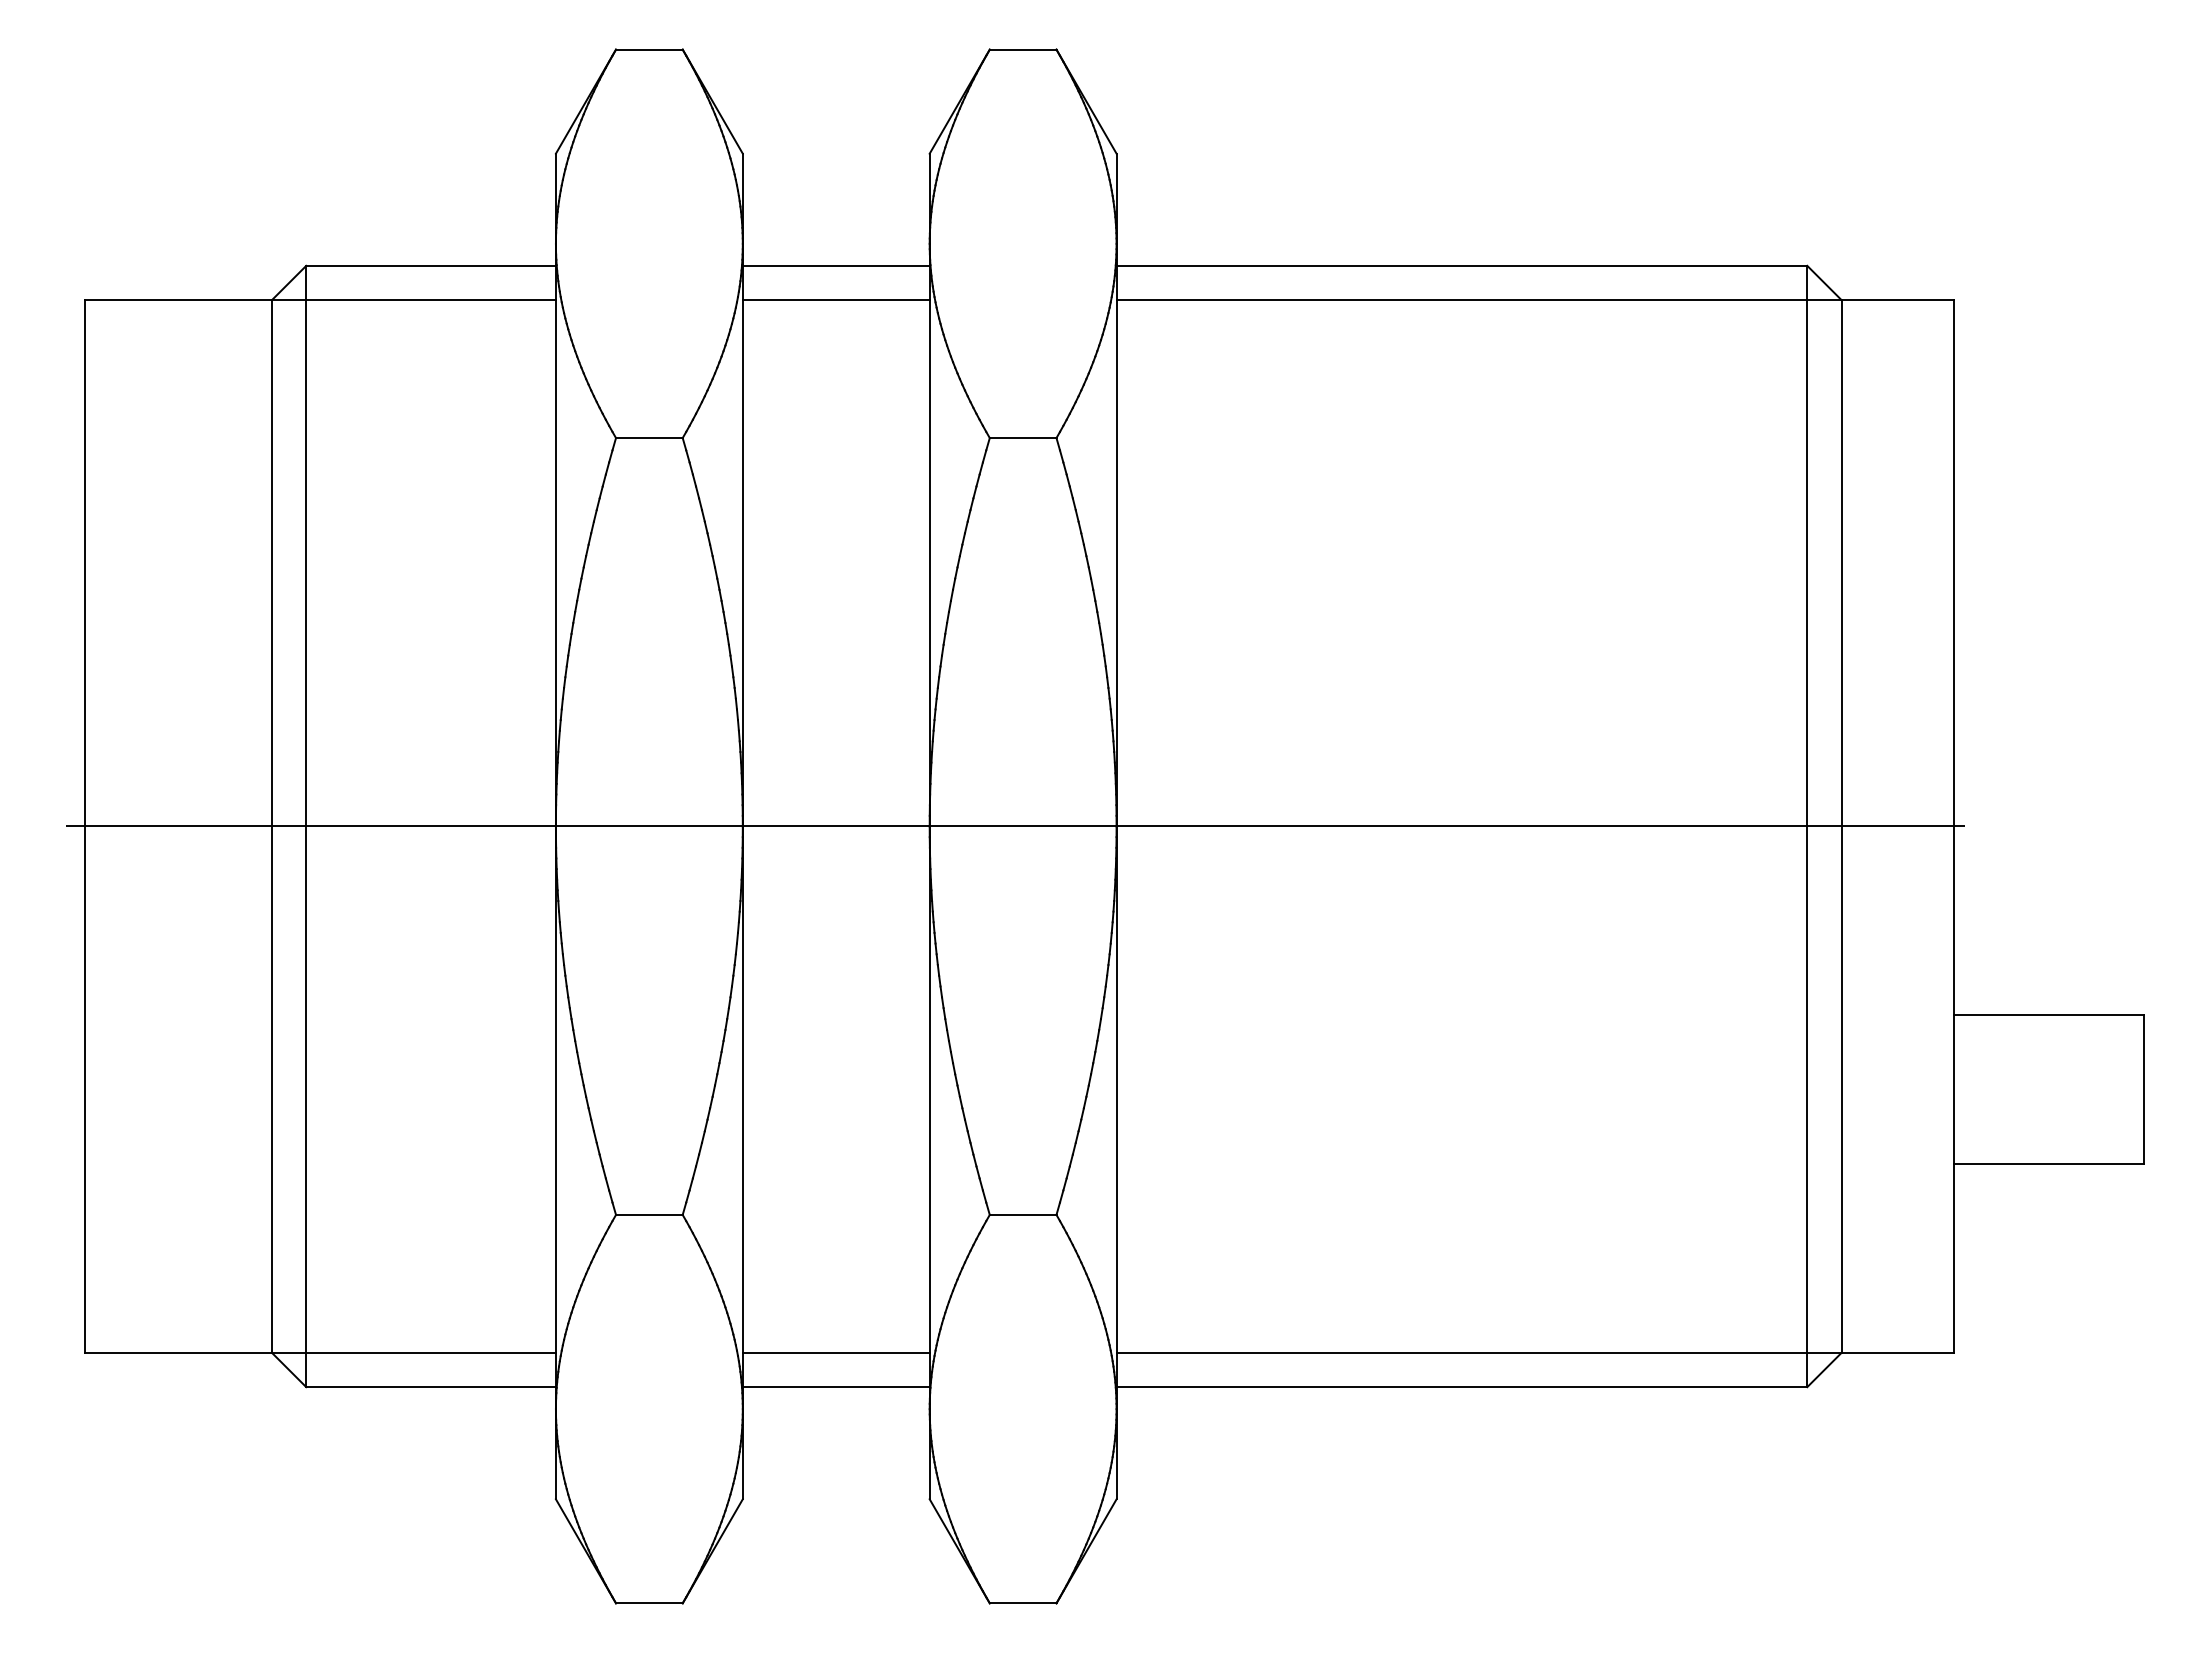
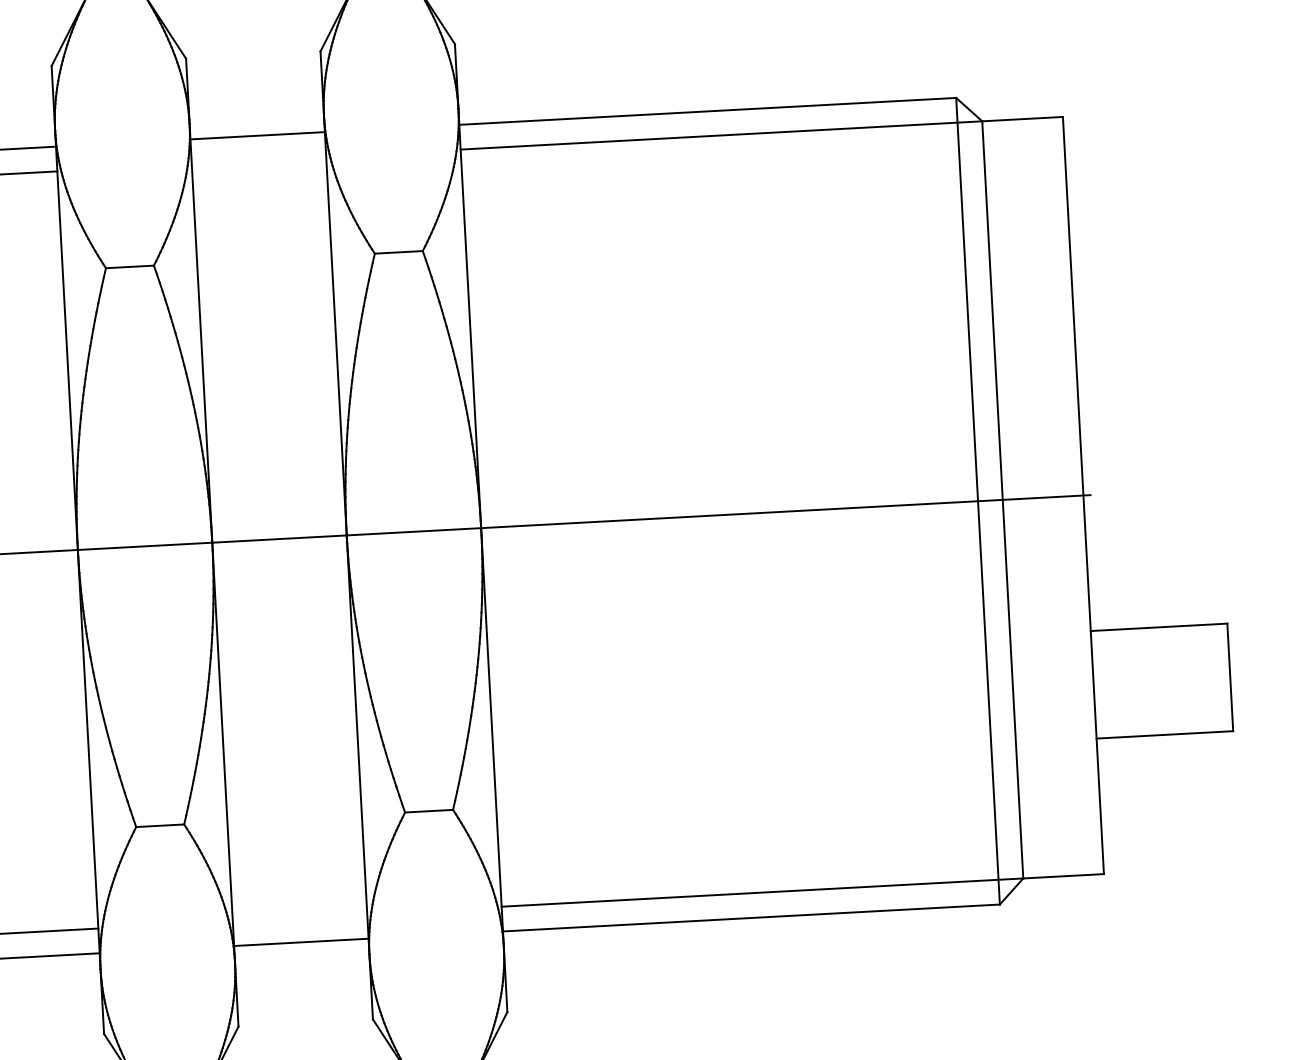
line: (835, 300) -> (258, 160), removed
line: (835, 1352) -> (299, 917), removed

